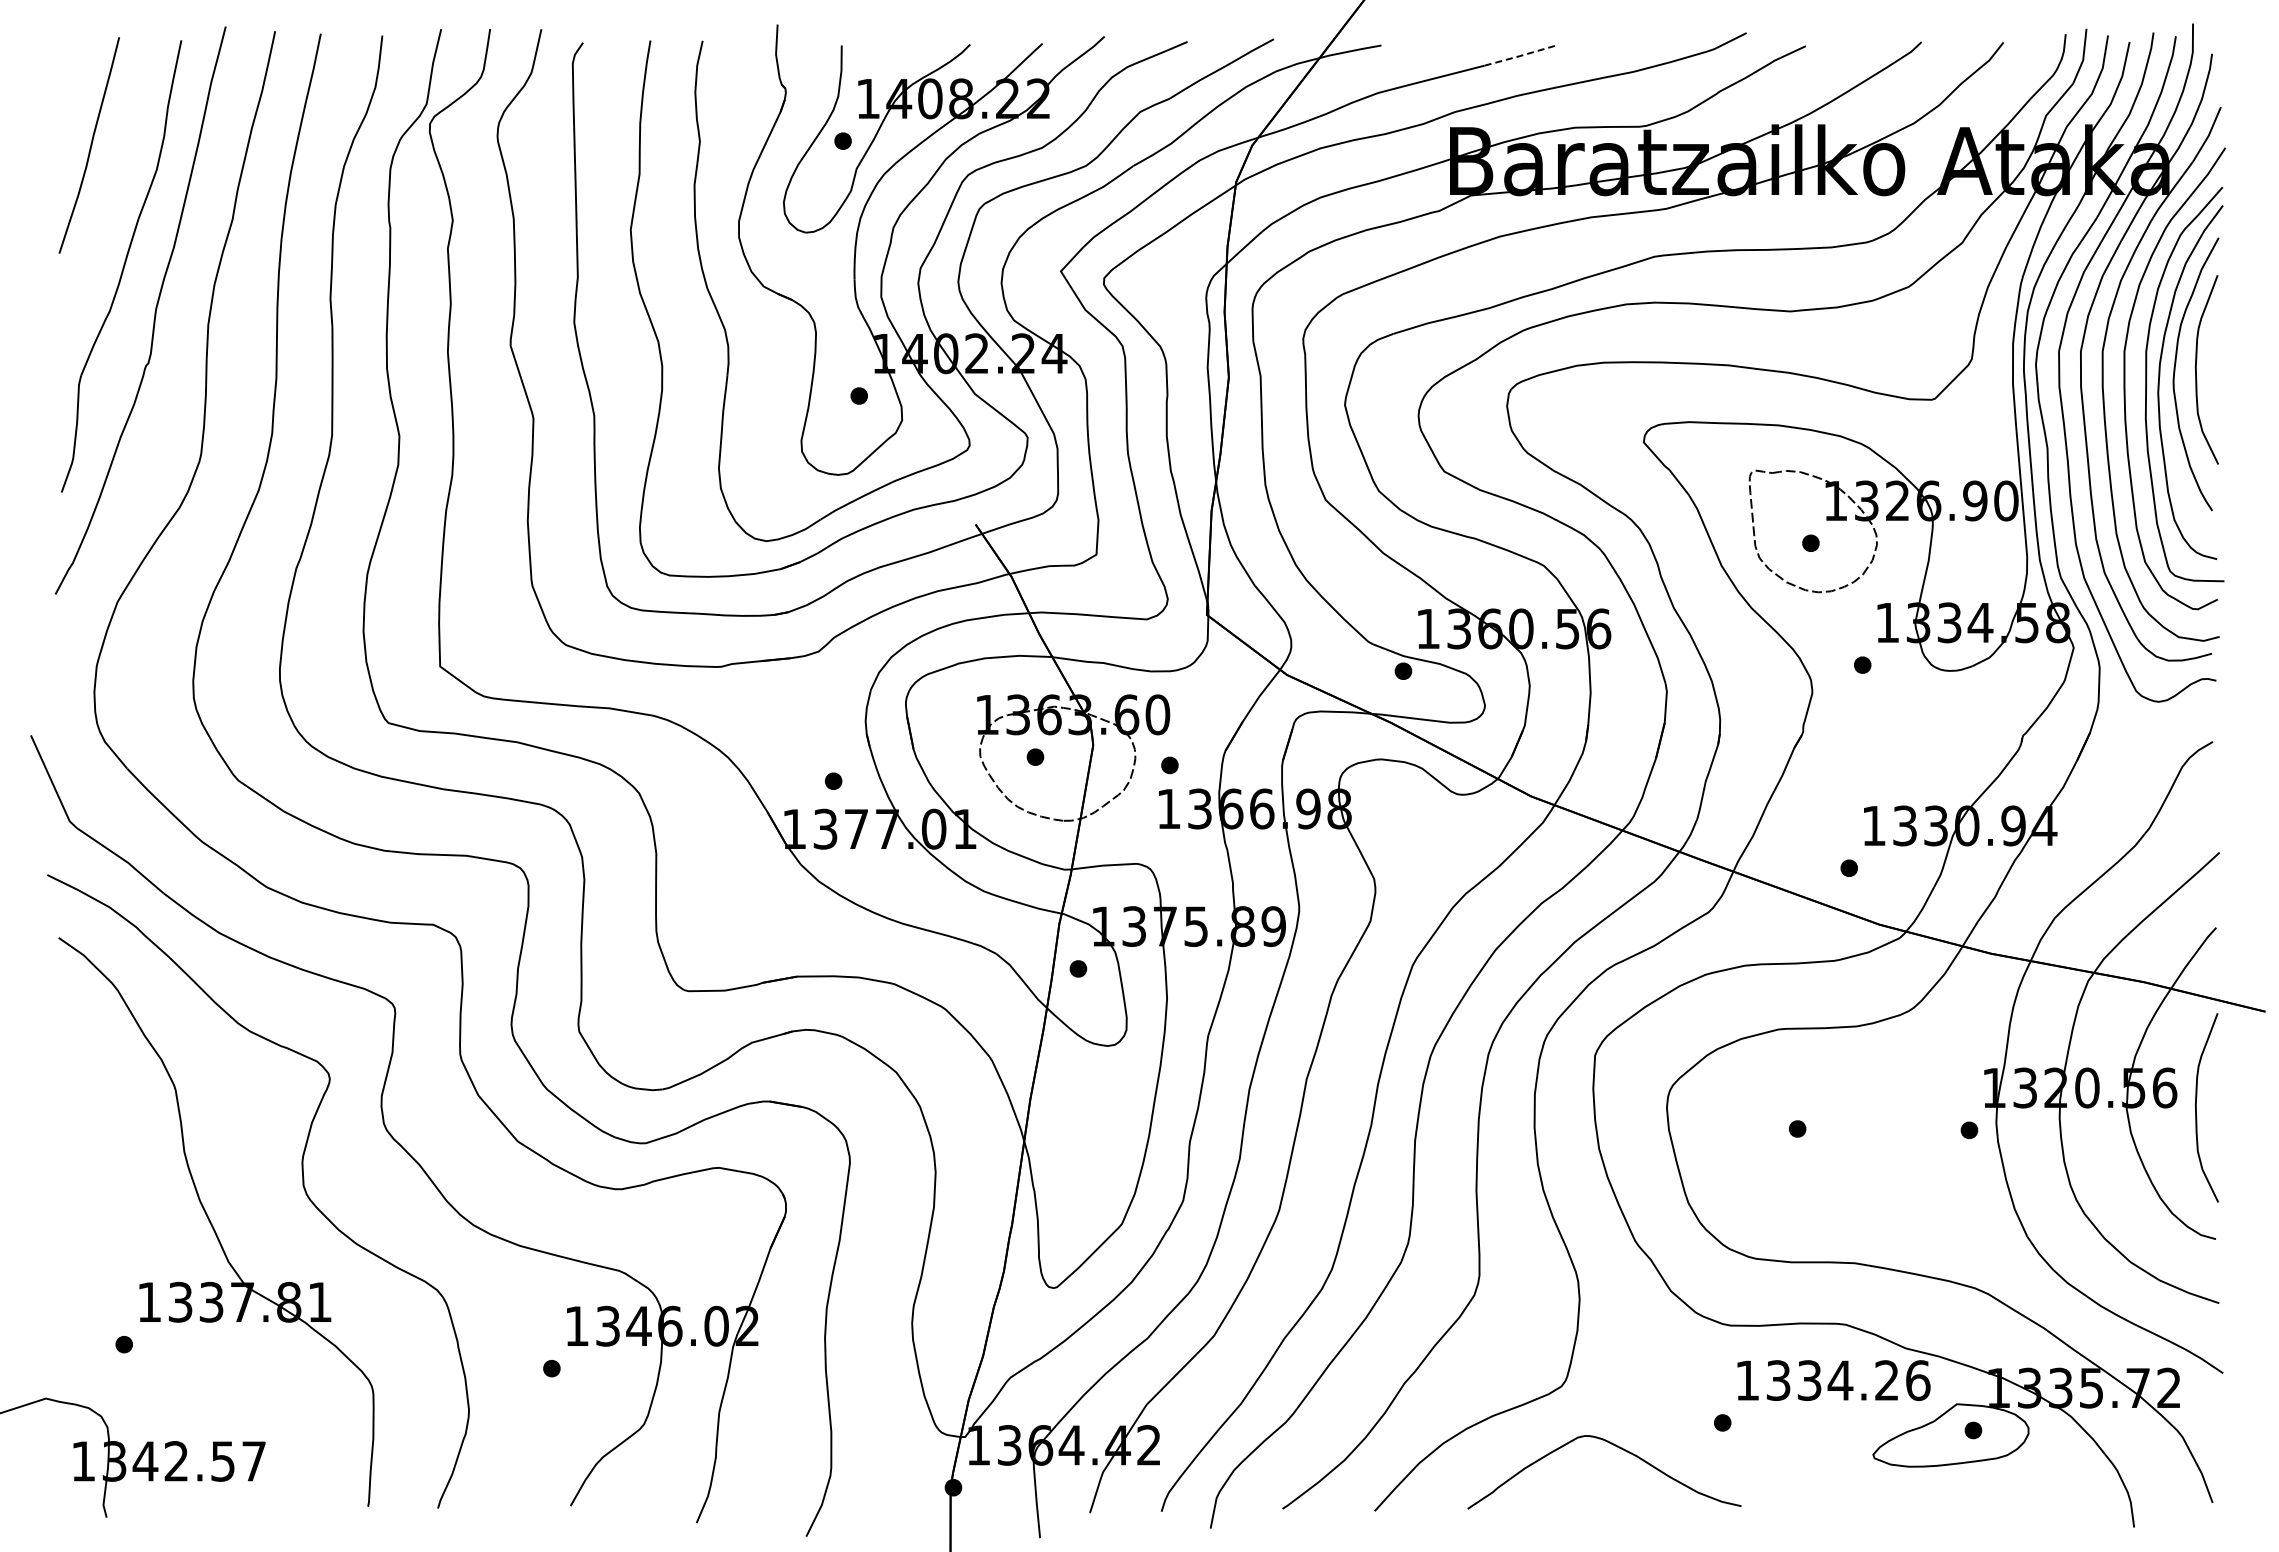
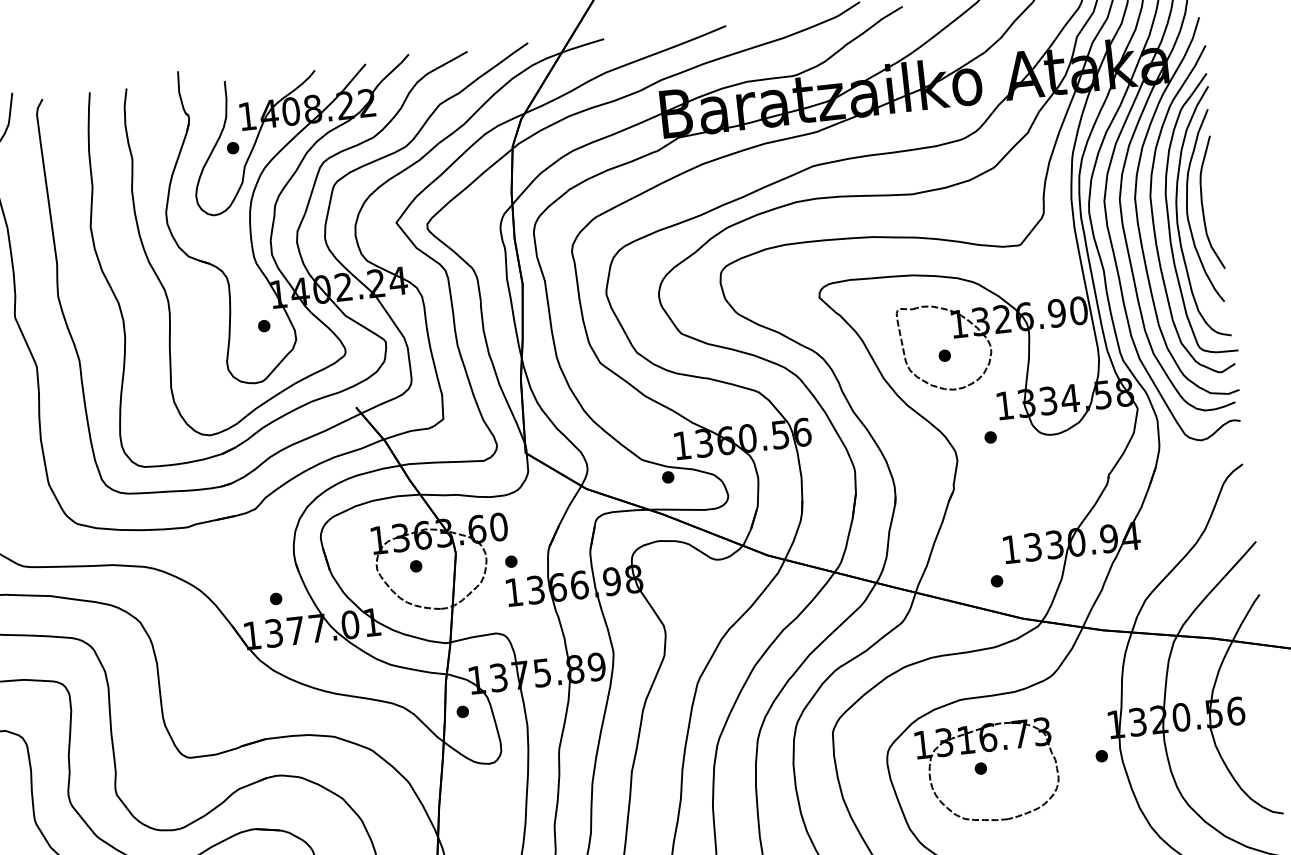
line: (1519, 56) -> (702, 36), dashed -> solid
part: (1812, 1107) -> (989, 752), added
curve: (2196, 1107) -> (1259, 722), removed

